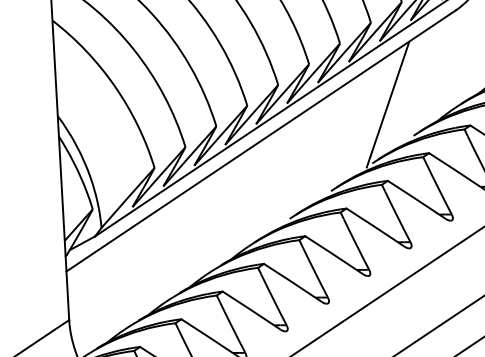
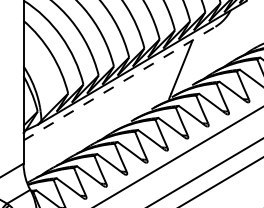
line: (260, 140) -> (119, 83), solid -> dashed

